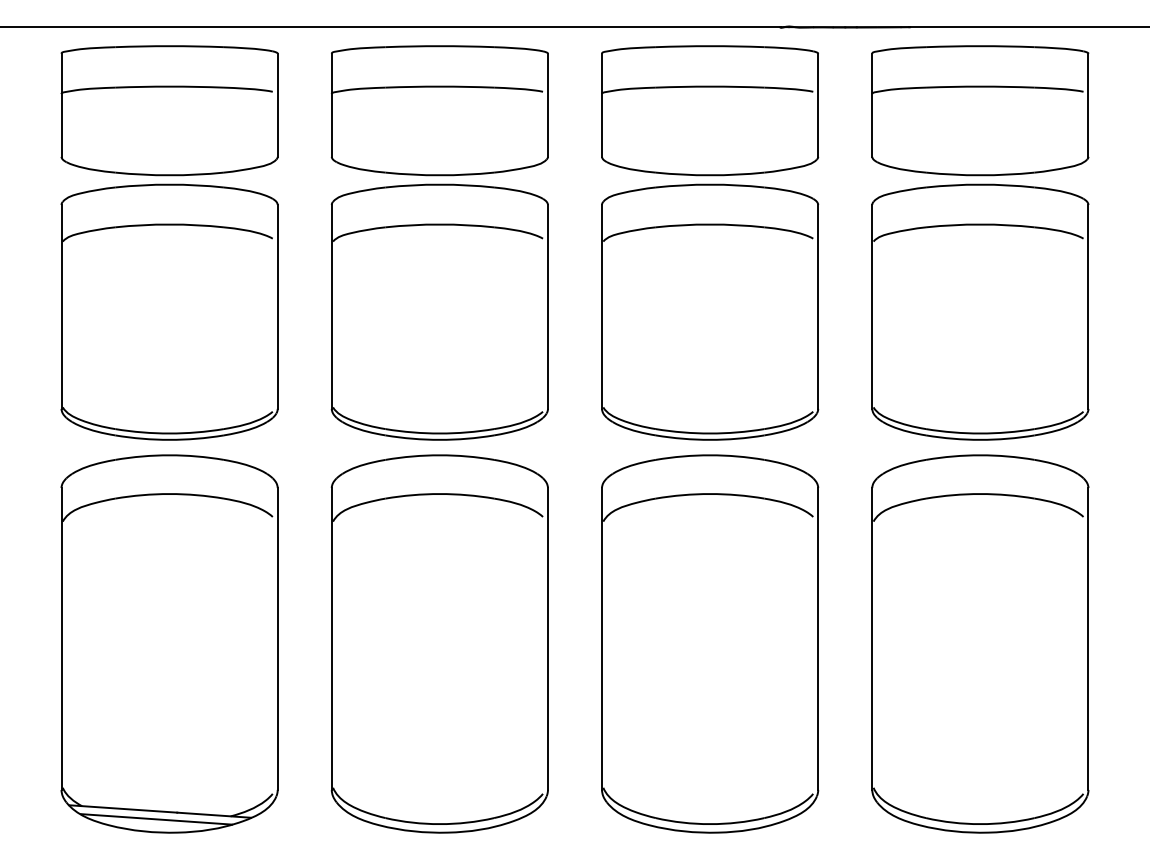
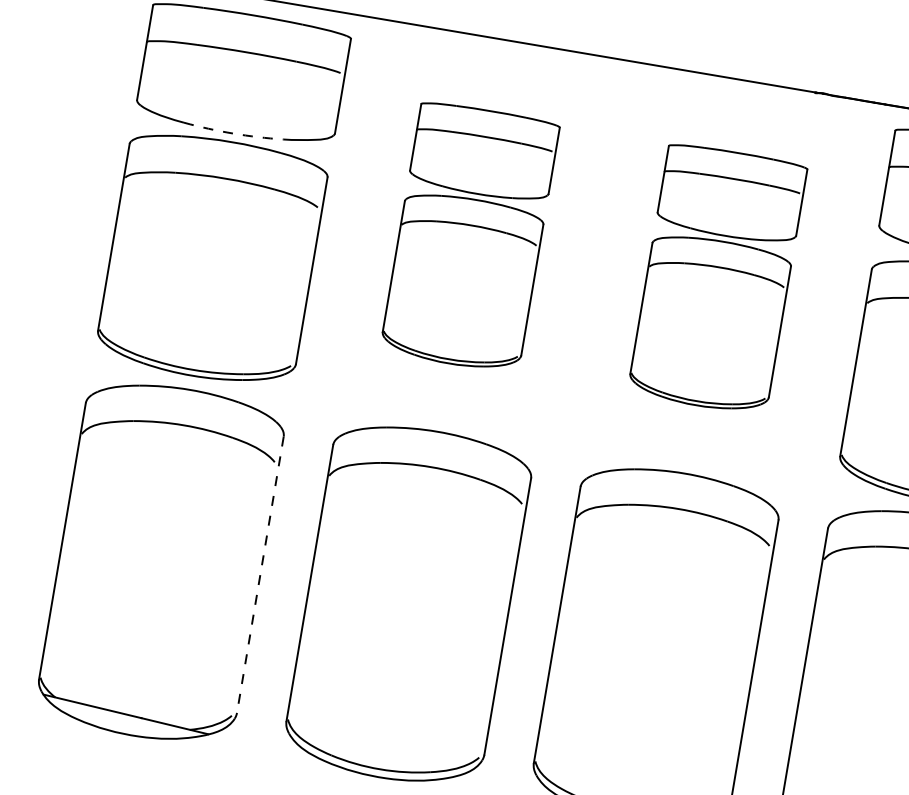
arc: (169, 175) -> (233, 133), solid -> dashed
part: (439, 242) -> (469, 236), size x0.7
part: (710, 242) -> (717, 278), size x0.7
line: (277, 639) -> (260, 575), solid -> dashed
line: (156, 819) -> (121, 721), removed

